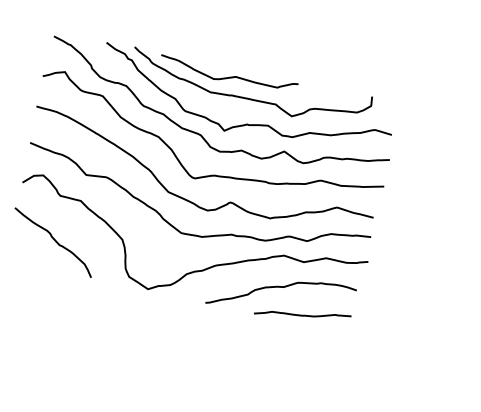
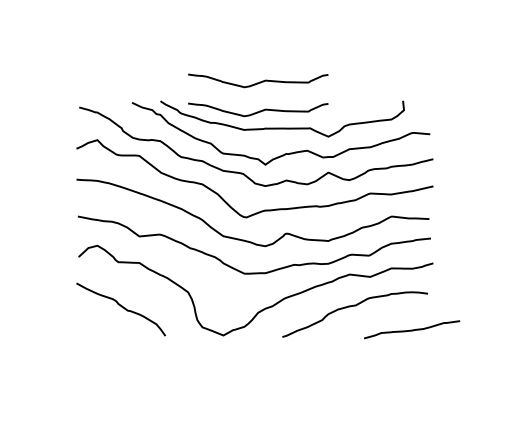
curve: (235, 48) -> (259, 81), added
curve: (303, 314) -> (412, 329), moved

